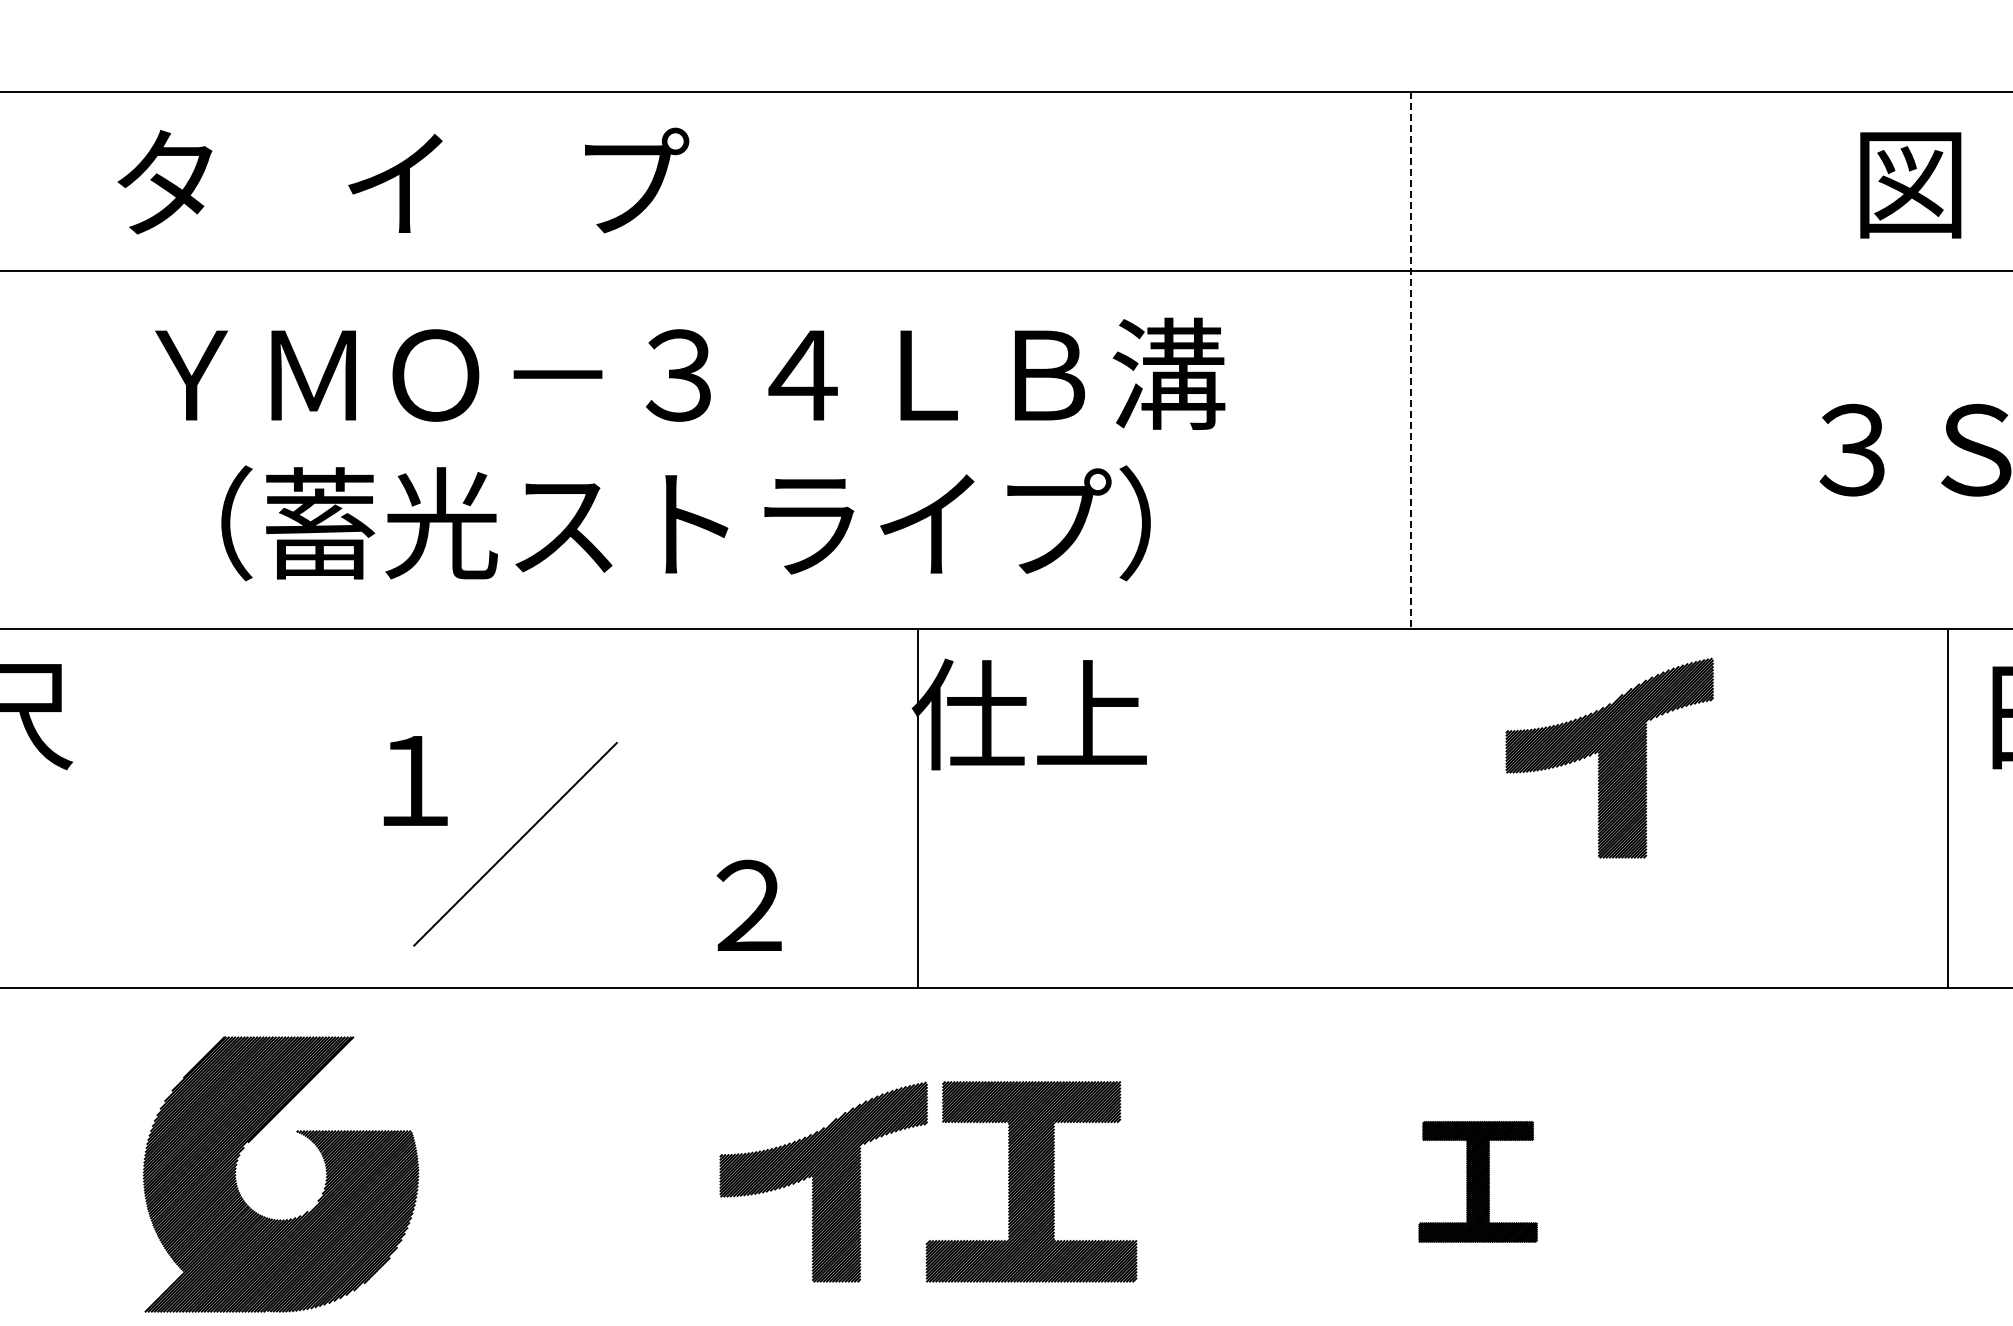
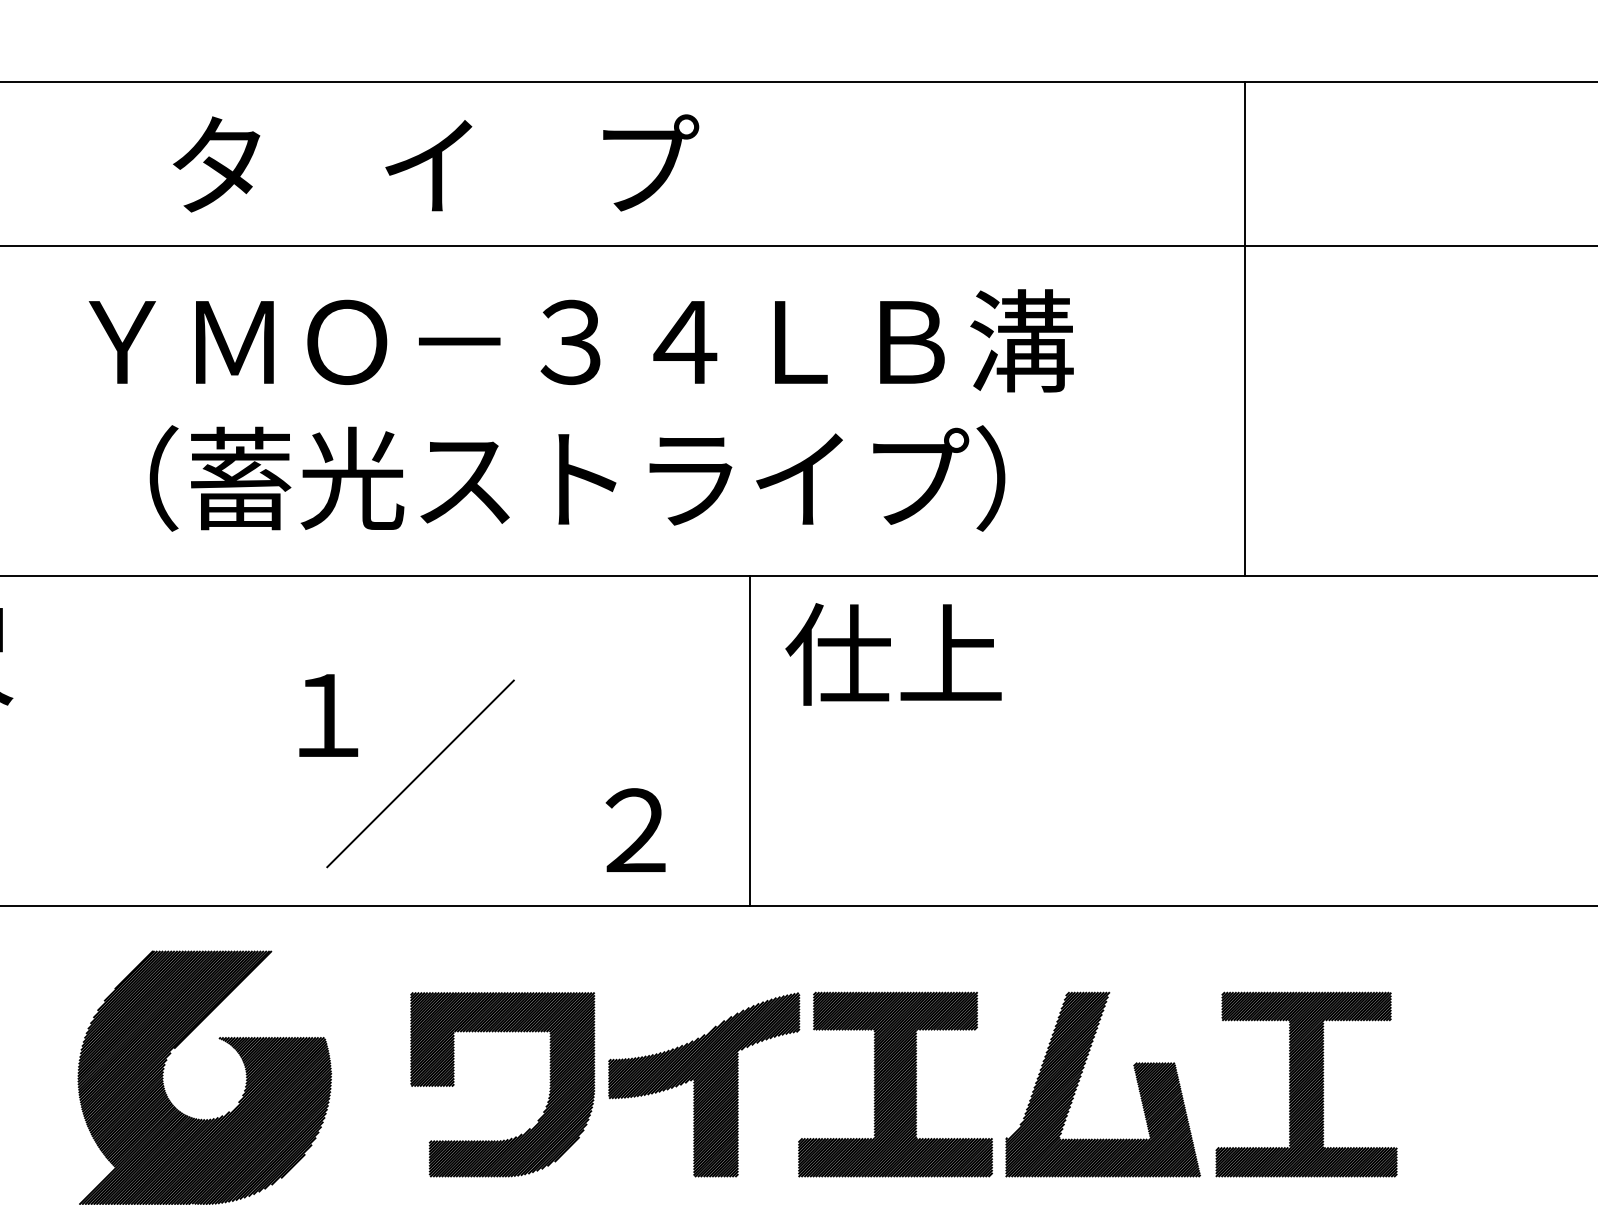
text: (403, 180) -> (436, 162), moved
line: (1410, 360) -> (1244, 328), dashed -> solid
part: (1609, 757) -> (1427, 693), removed
line: (917, 808) -> (750, 740), moved
part: (1233, 1173) -> (1081, 1076), added
part: (1477, 1181) -> (1305, 1084), size x1.67
part: (655, 1185) -> (549, 1087), added

